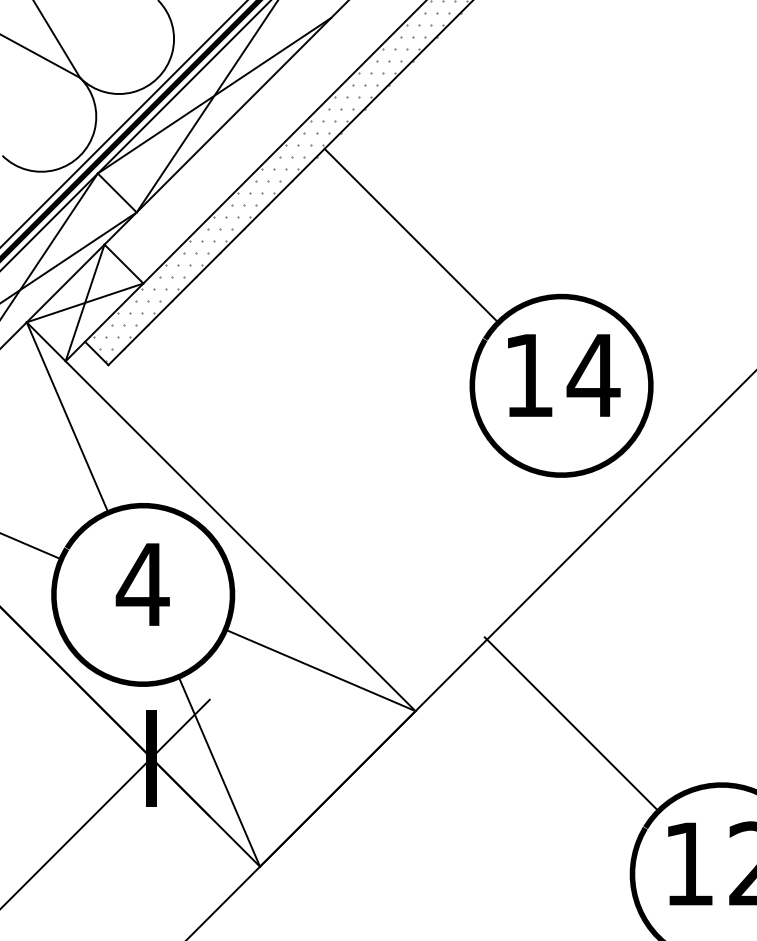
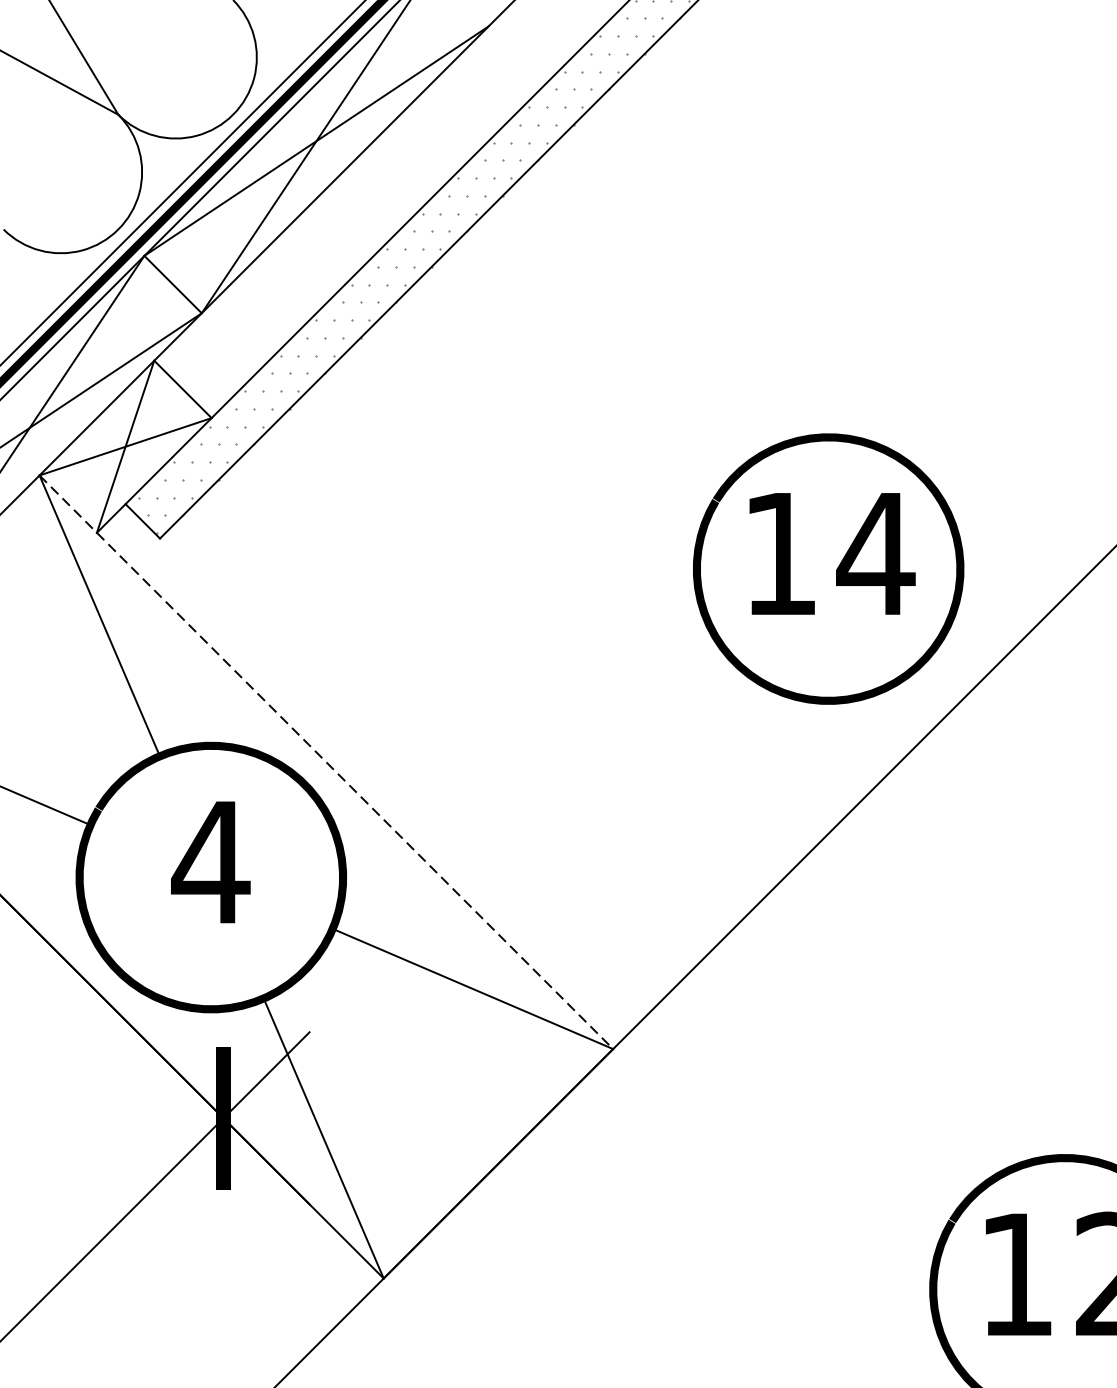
line: (411, 235) -> (607, 347), removed
line: (221, 516) -> (326, 761), solid -> dashed
line: (571, 724) -> (843, 1068), removed

